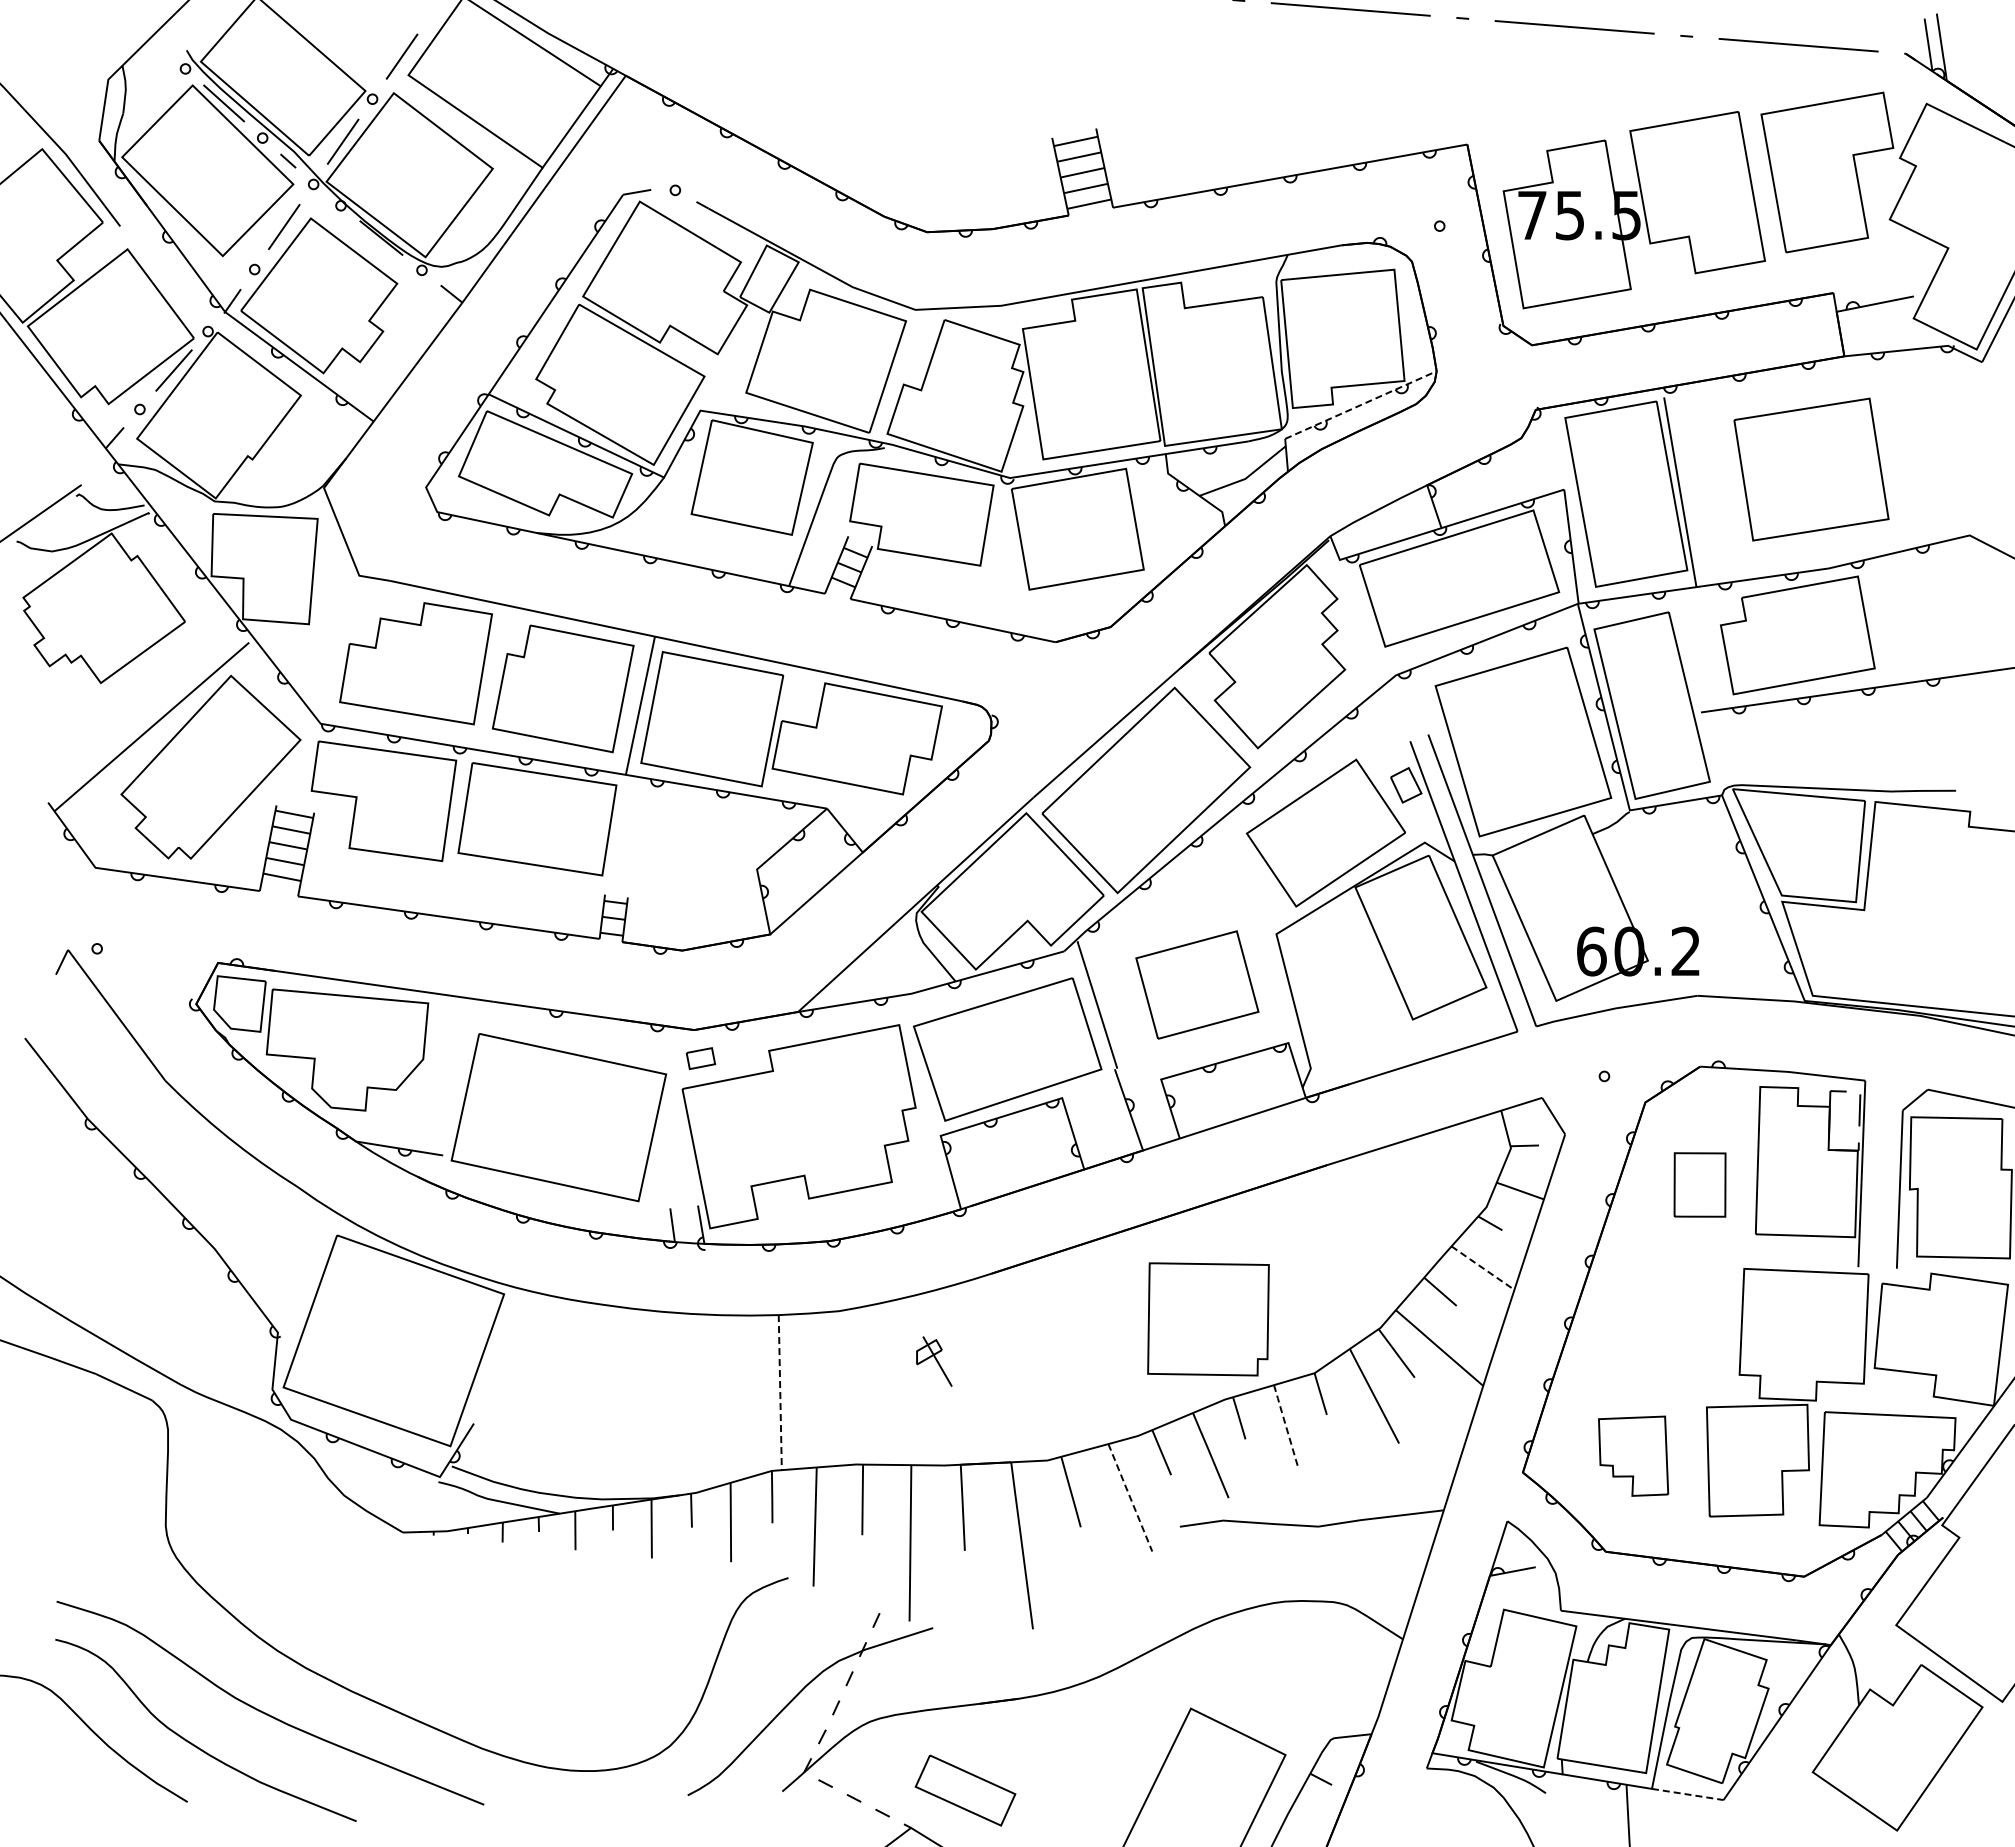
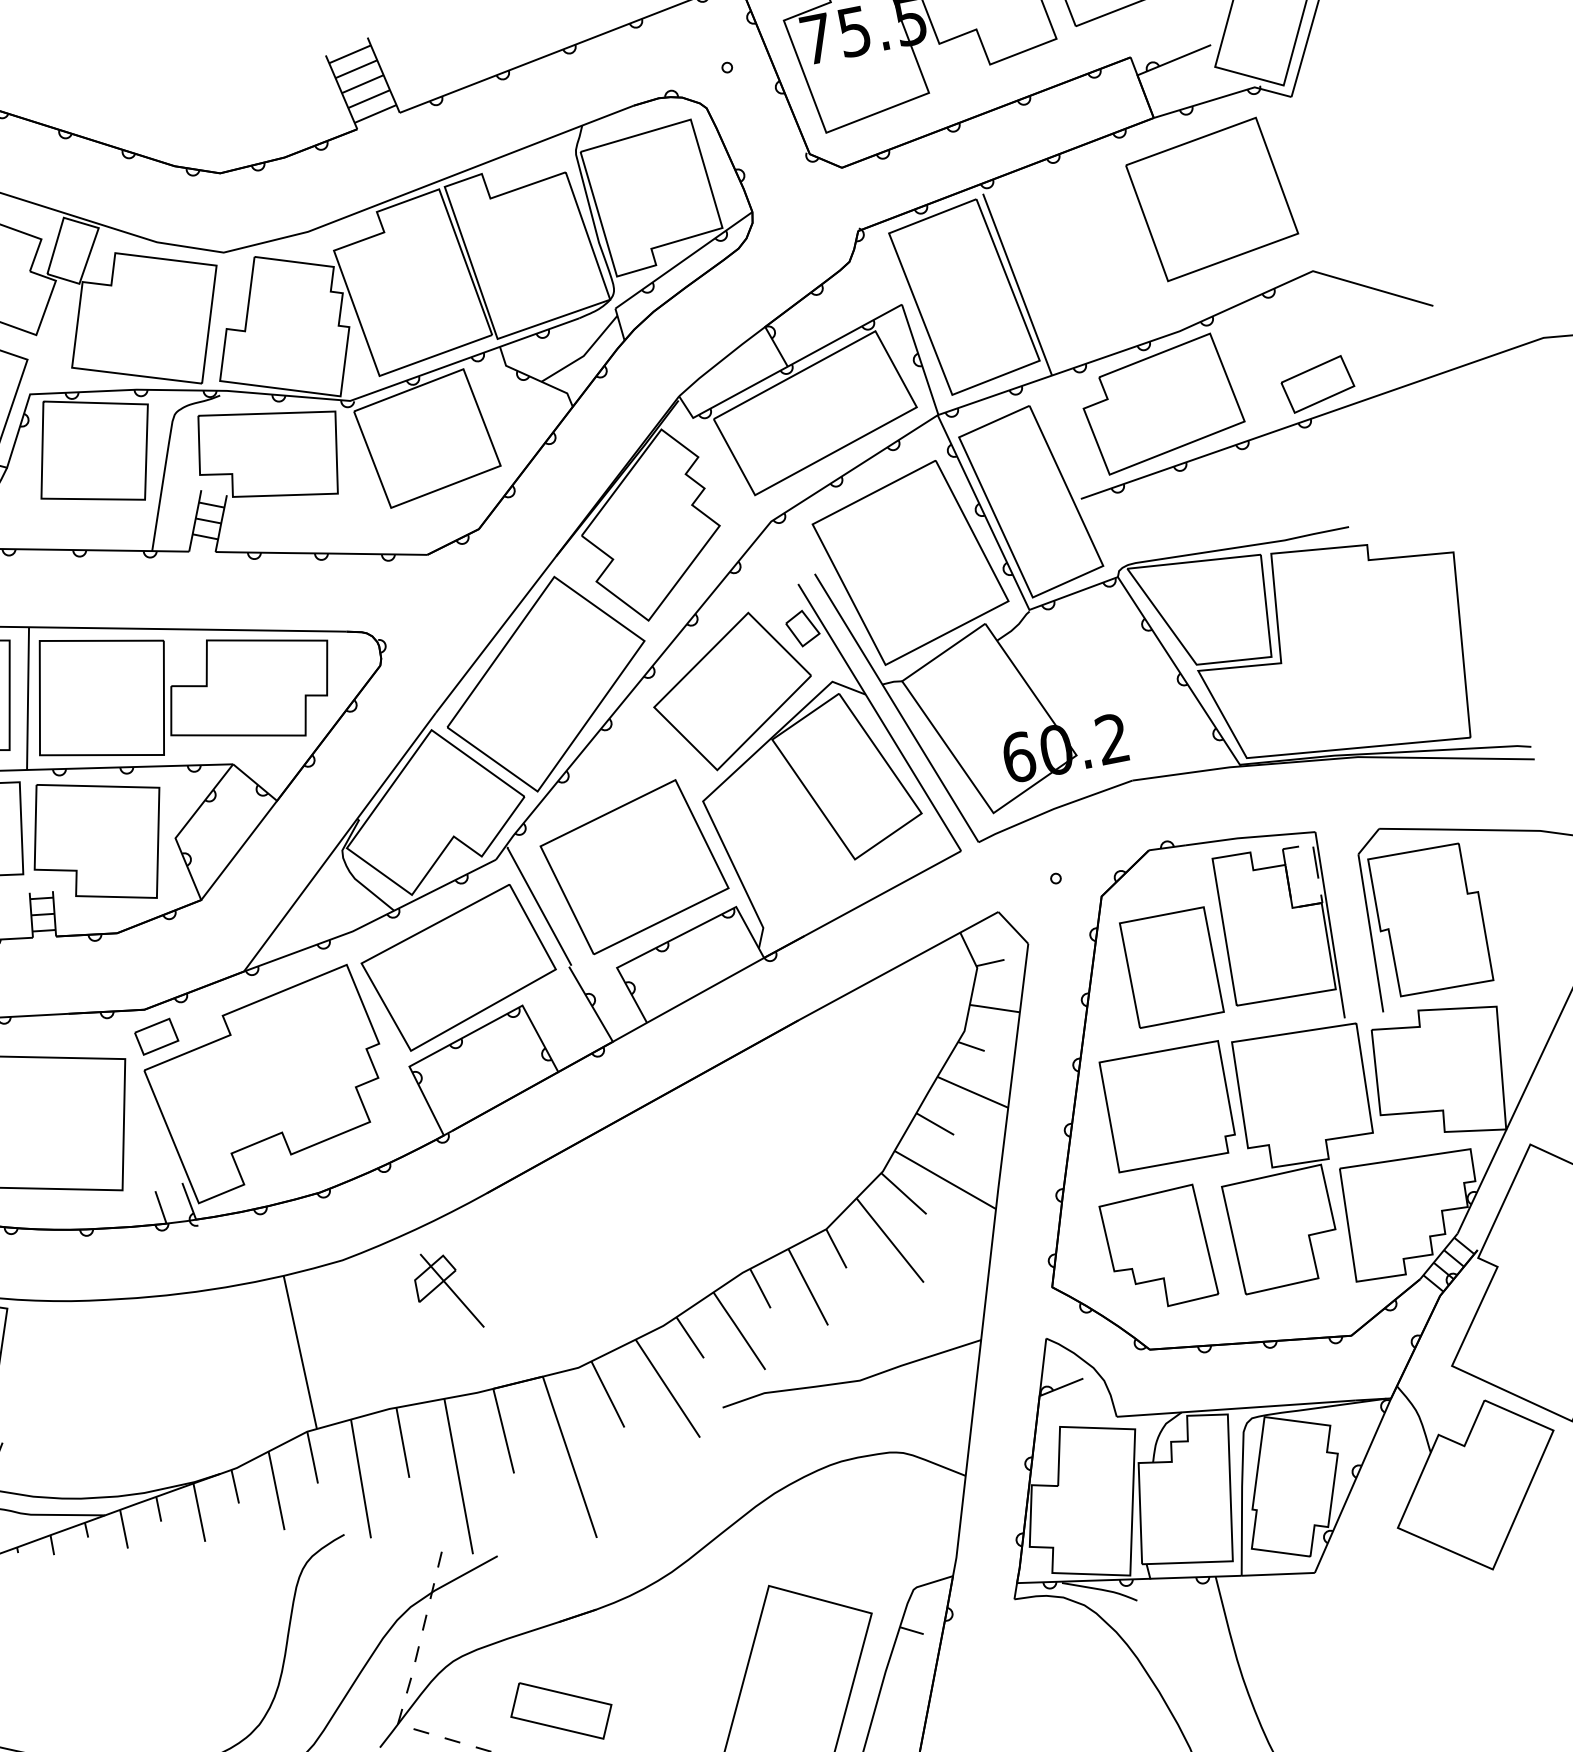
line: (1360, 405) -> (683, 260), dashed -> solid
part: (1811, 469) -> (1212, 199), moved
part: (1952, 646) -> (1317, 384), added
part: (682, 857) -> (99, 840), added
part: (1197, 984) -> (634, 866), size x1.43
part: (700, 1058) -> (156, 1036), size x1.43
part: (1699, 1184) -> (1171, 967), size x1.67
line: (1482, 1267) -> (972, 1091), dashed -> solid
part: (1208, 1319) -> (1168, 1106), moved
part: (934, 1361) -> (447, 1291), size x1.67
line: (780, 1392) -> (300, 1352), dashed -> solid
line: (1285, 1425) -> (807, 1286), dashed -> solid
part: (1633, 1455) -> (1158, 1248), size x1.43
line: (1129, 1496) -> (666, 1387), dashed -> solid
line: (1688, 1794) -> (1278, 1574), dashed -> solid

